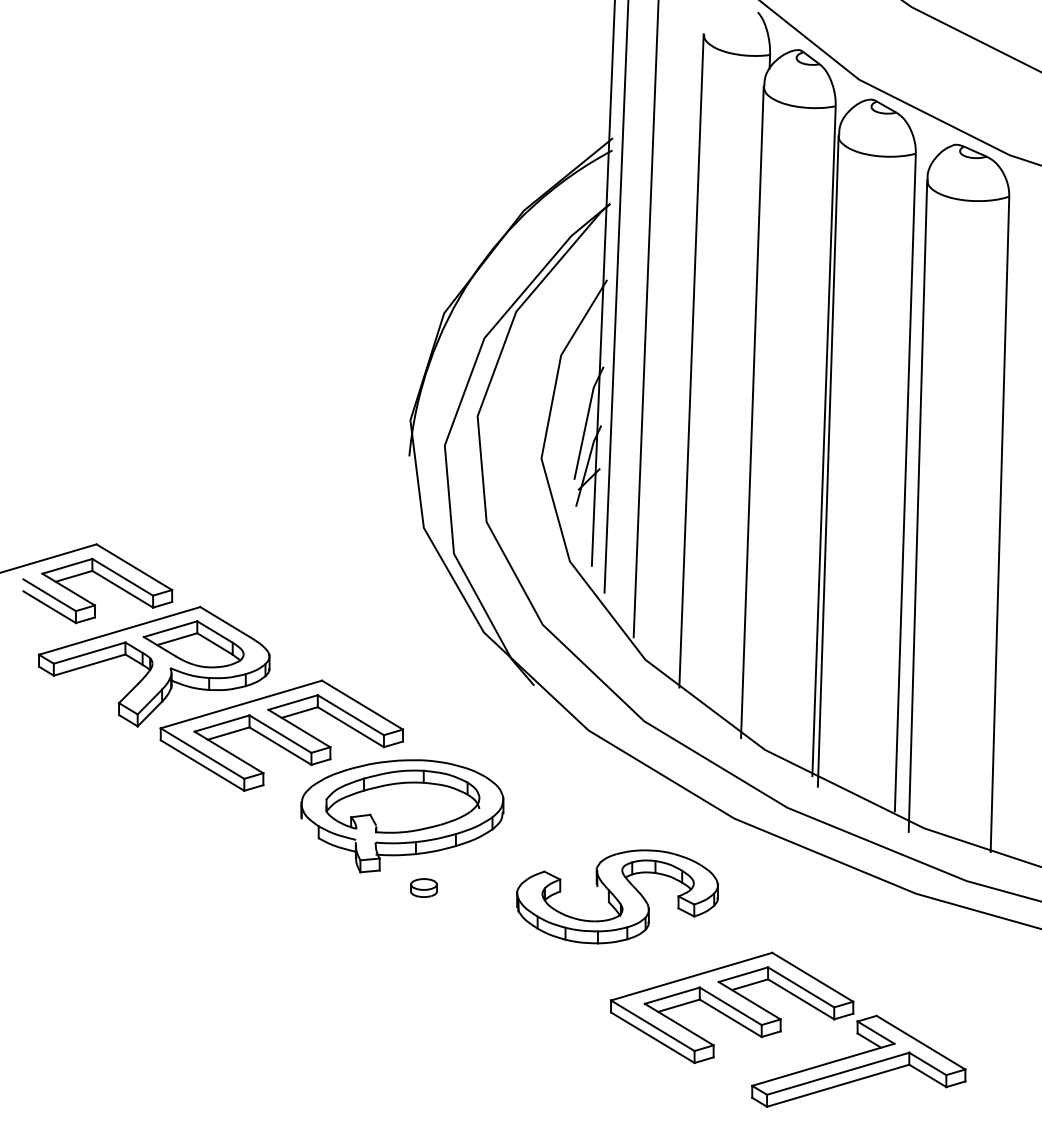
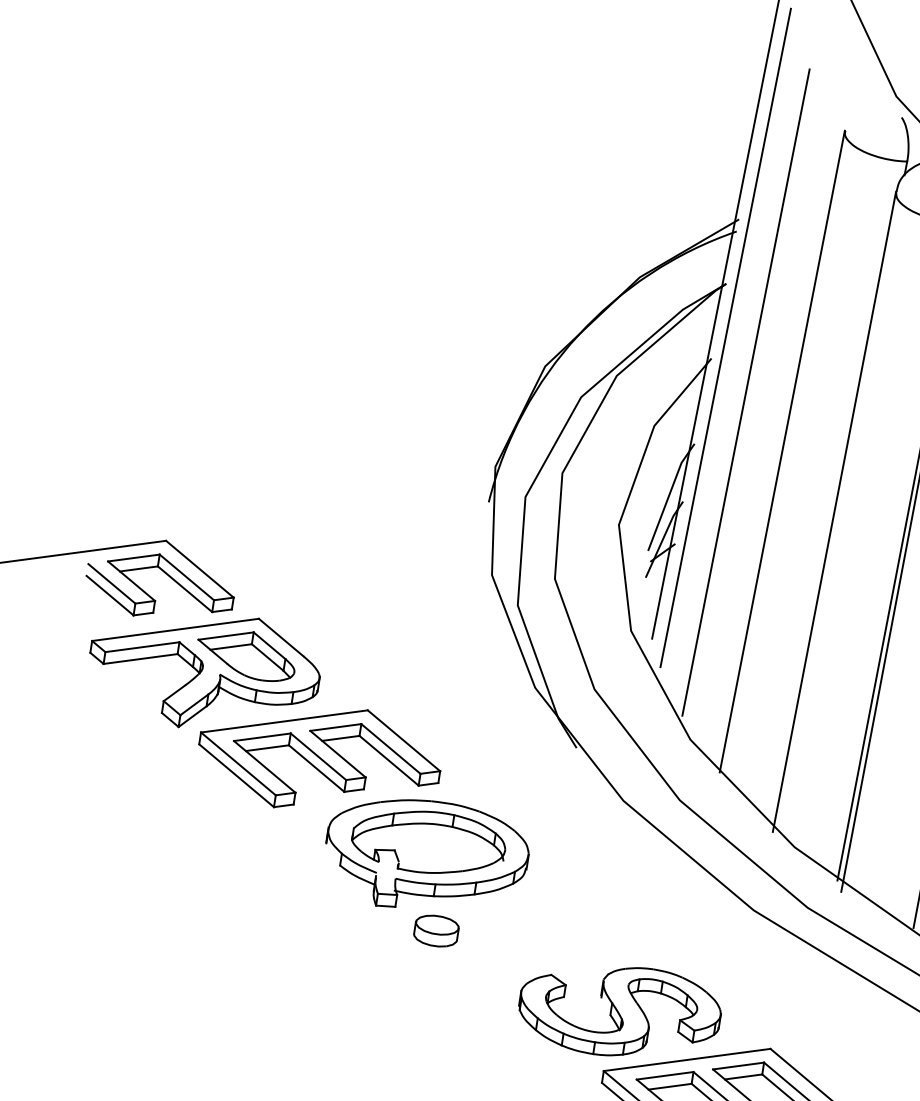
part: (423, 887) -> (436, 930), size x1.67
part: (617, 896) -> (619, 1010), moved

